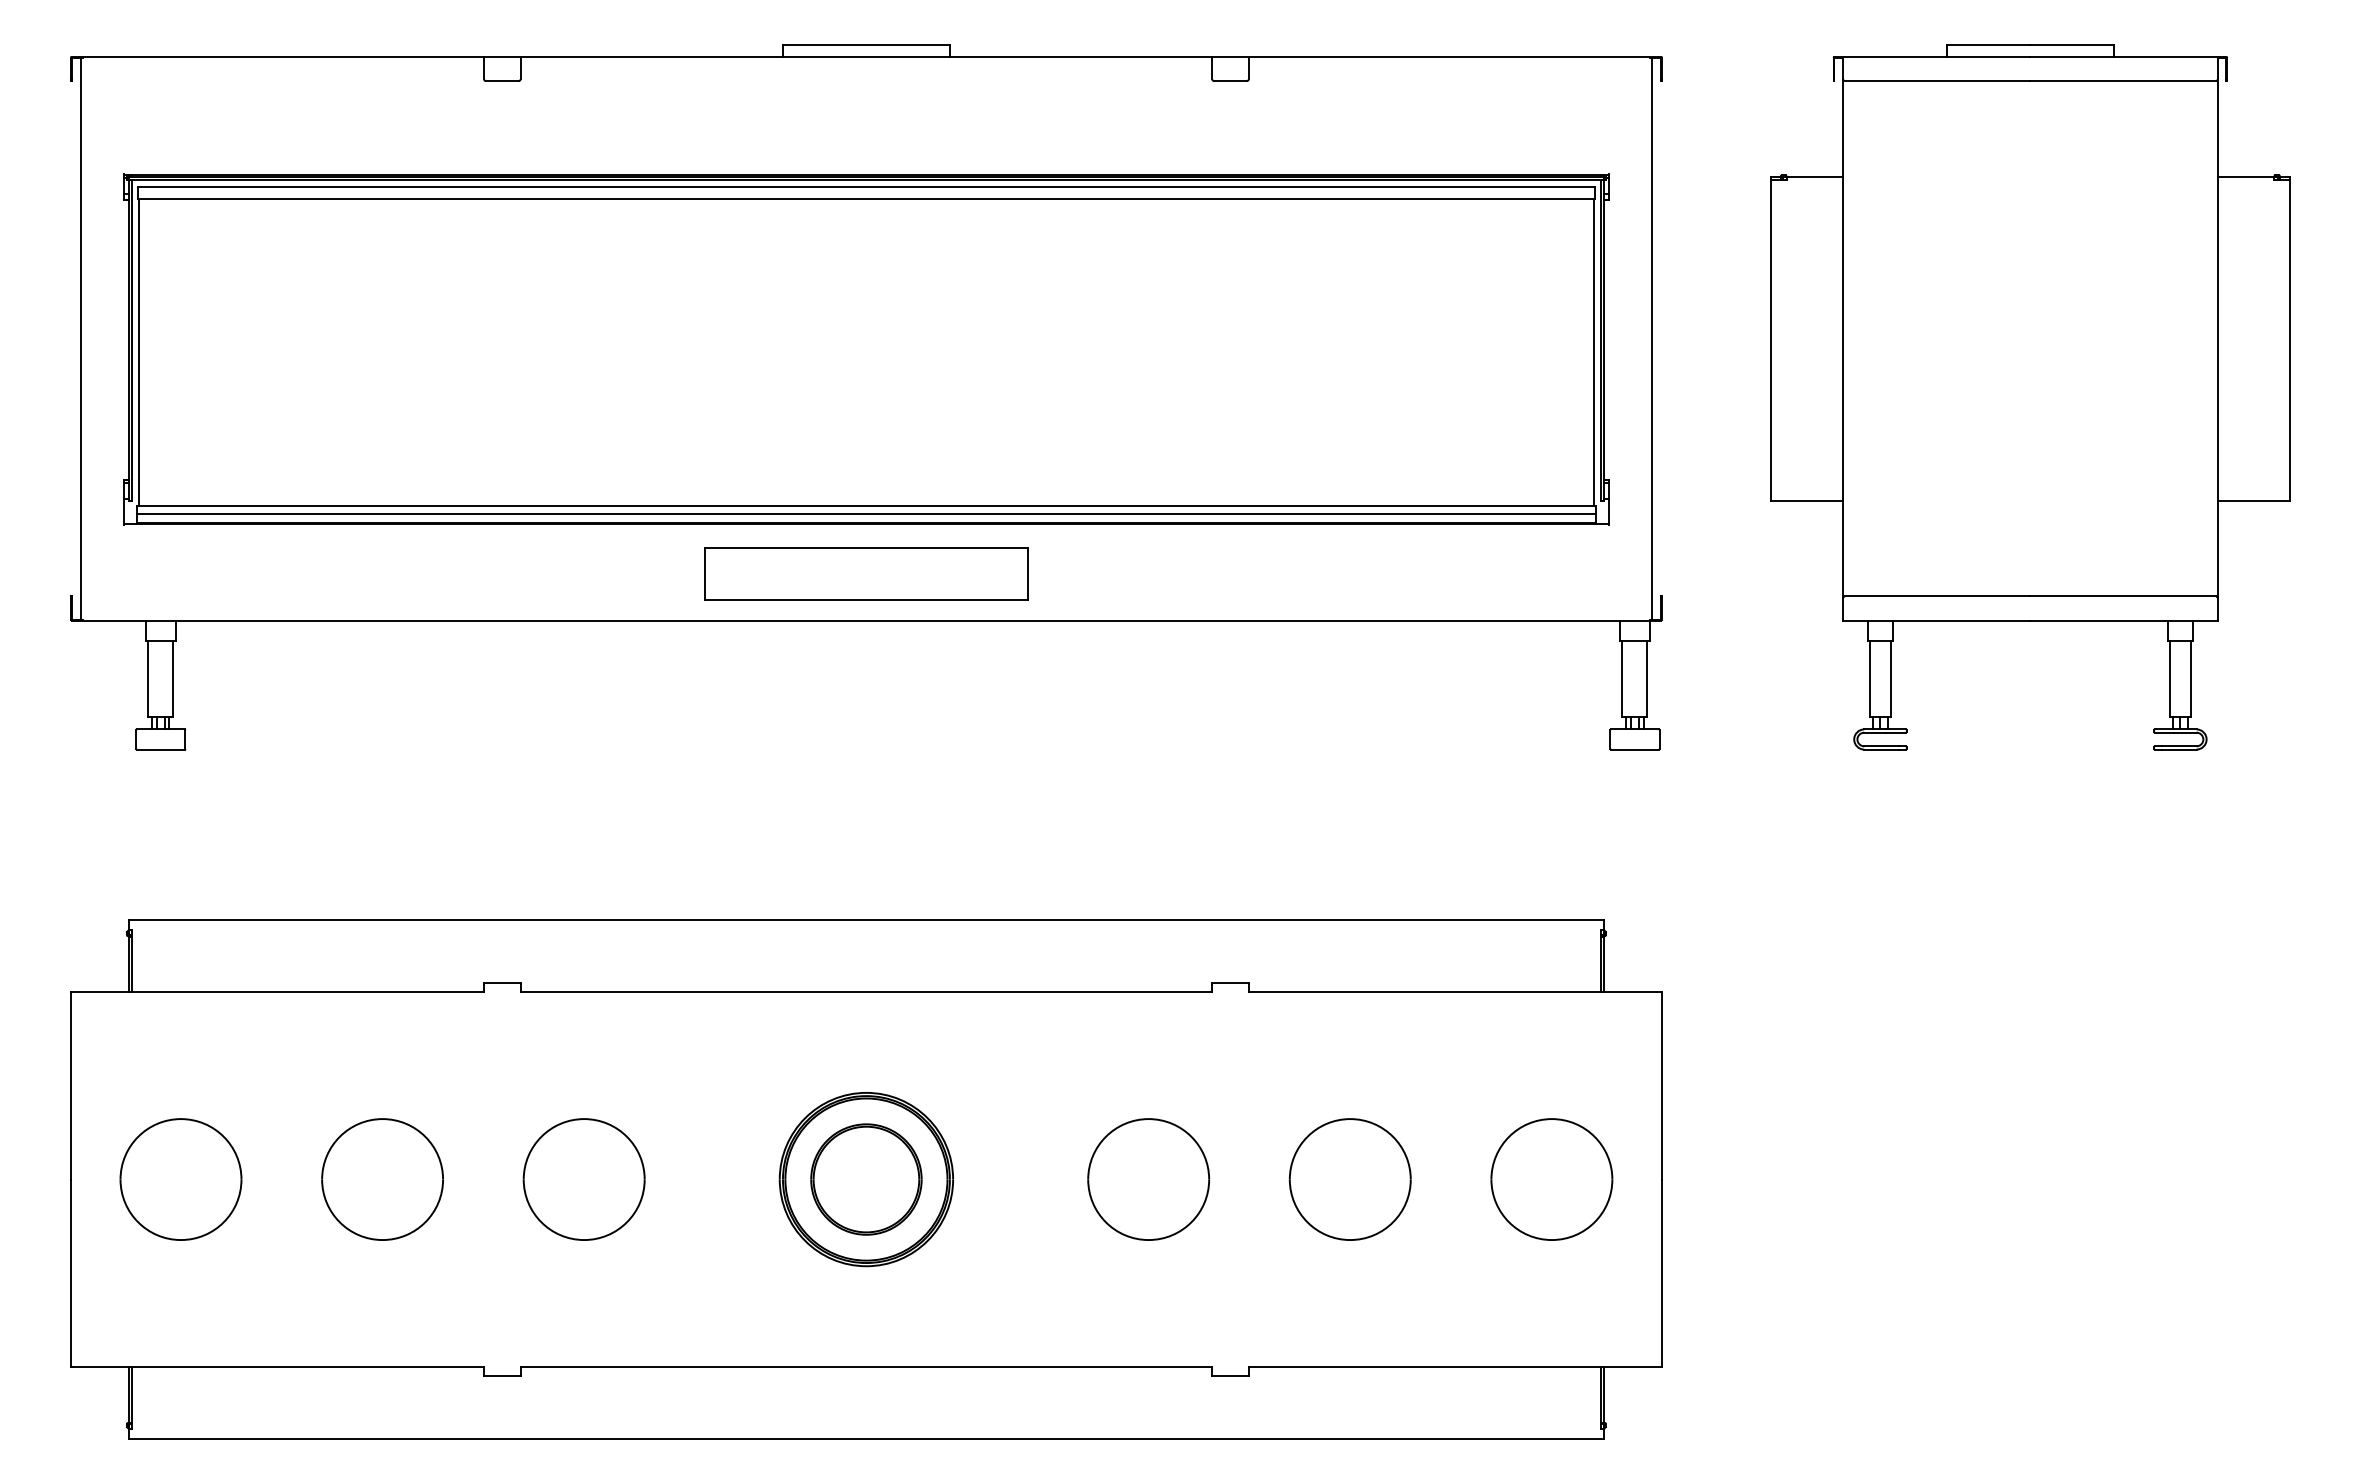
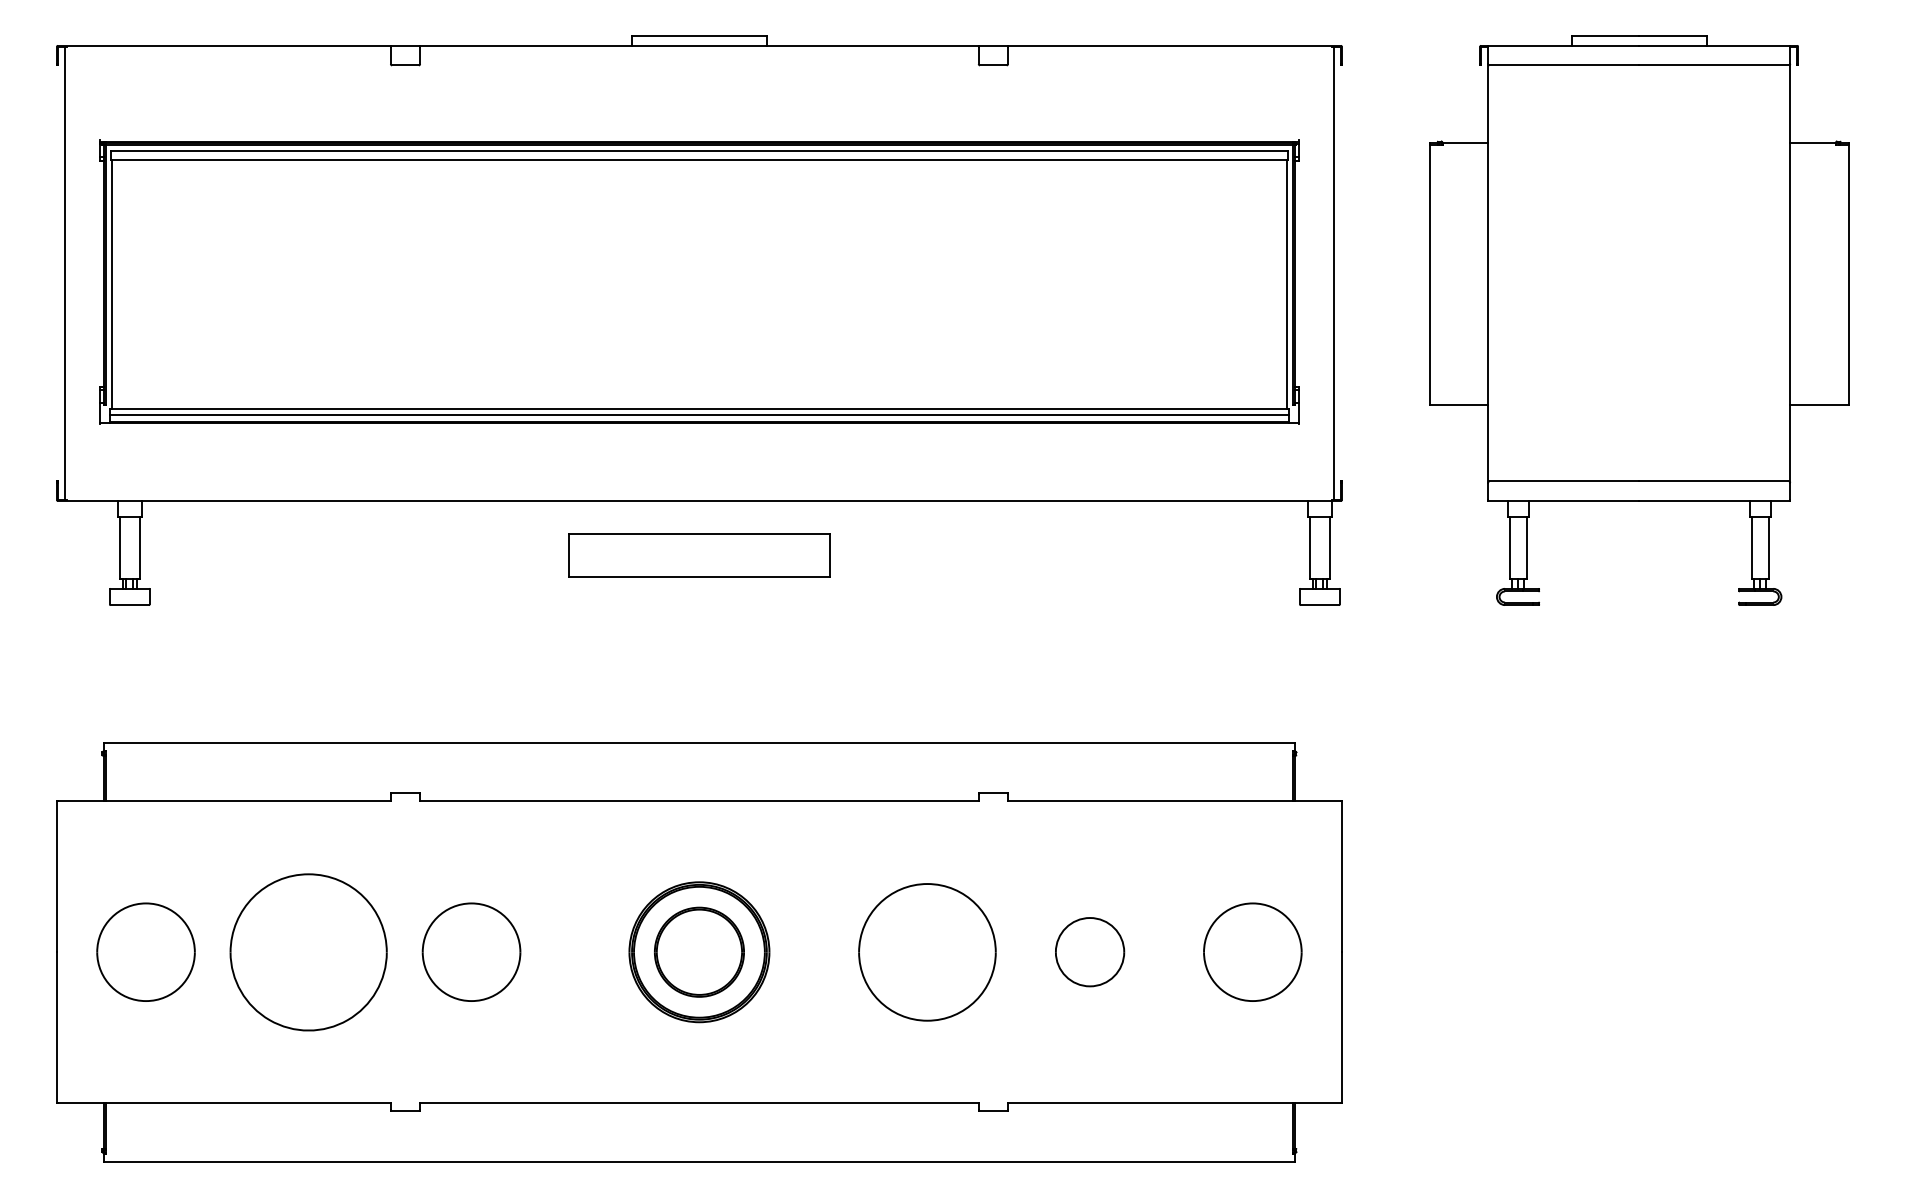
part: (866, 574) -> (699, 555), moved
part: (382, 1178) -> (308, 951), size x1.6
part: (1147, 1178) -> (926, 951), size x1.4
part: (1349, 1178) -> (1089, 951), size x0.7

